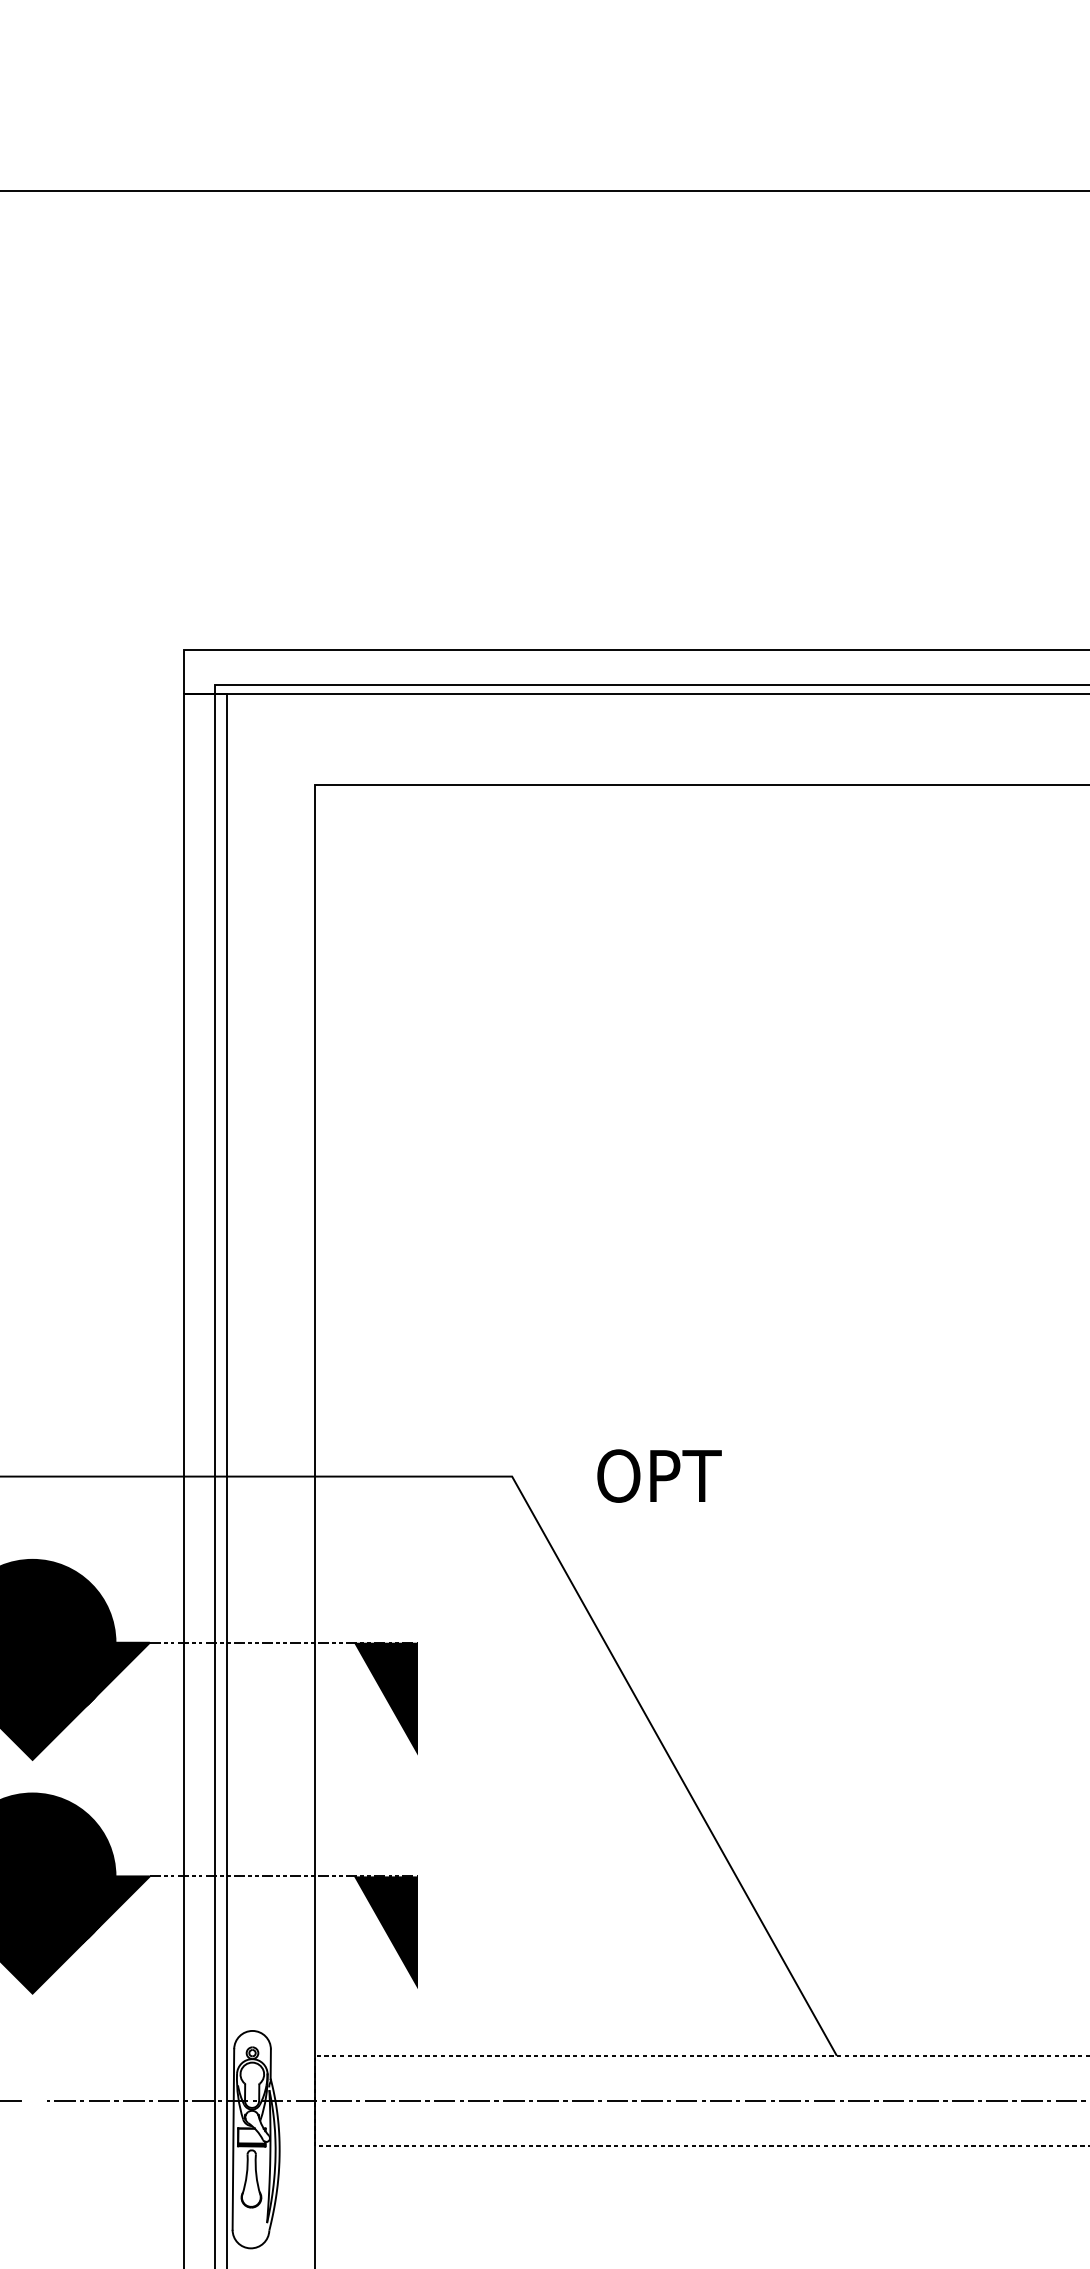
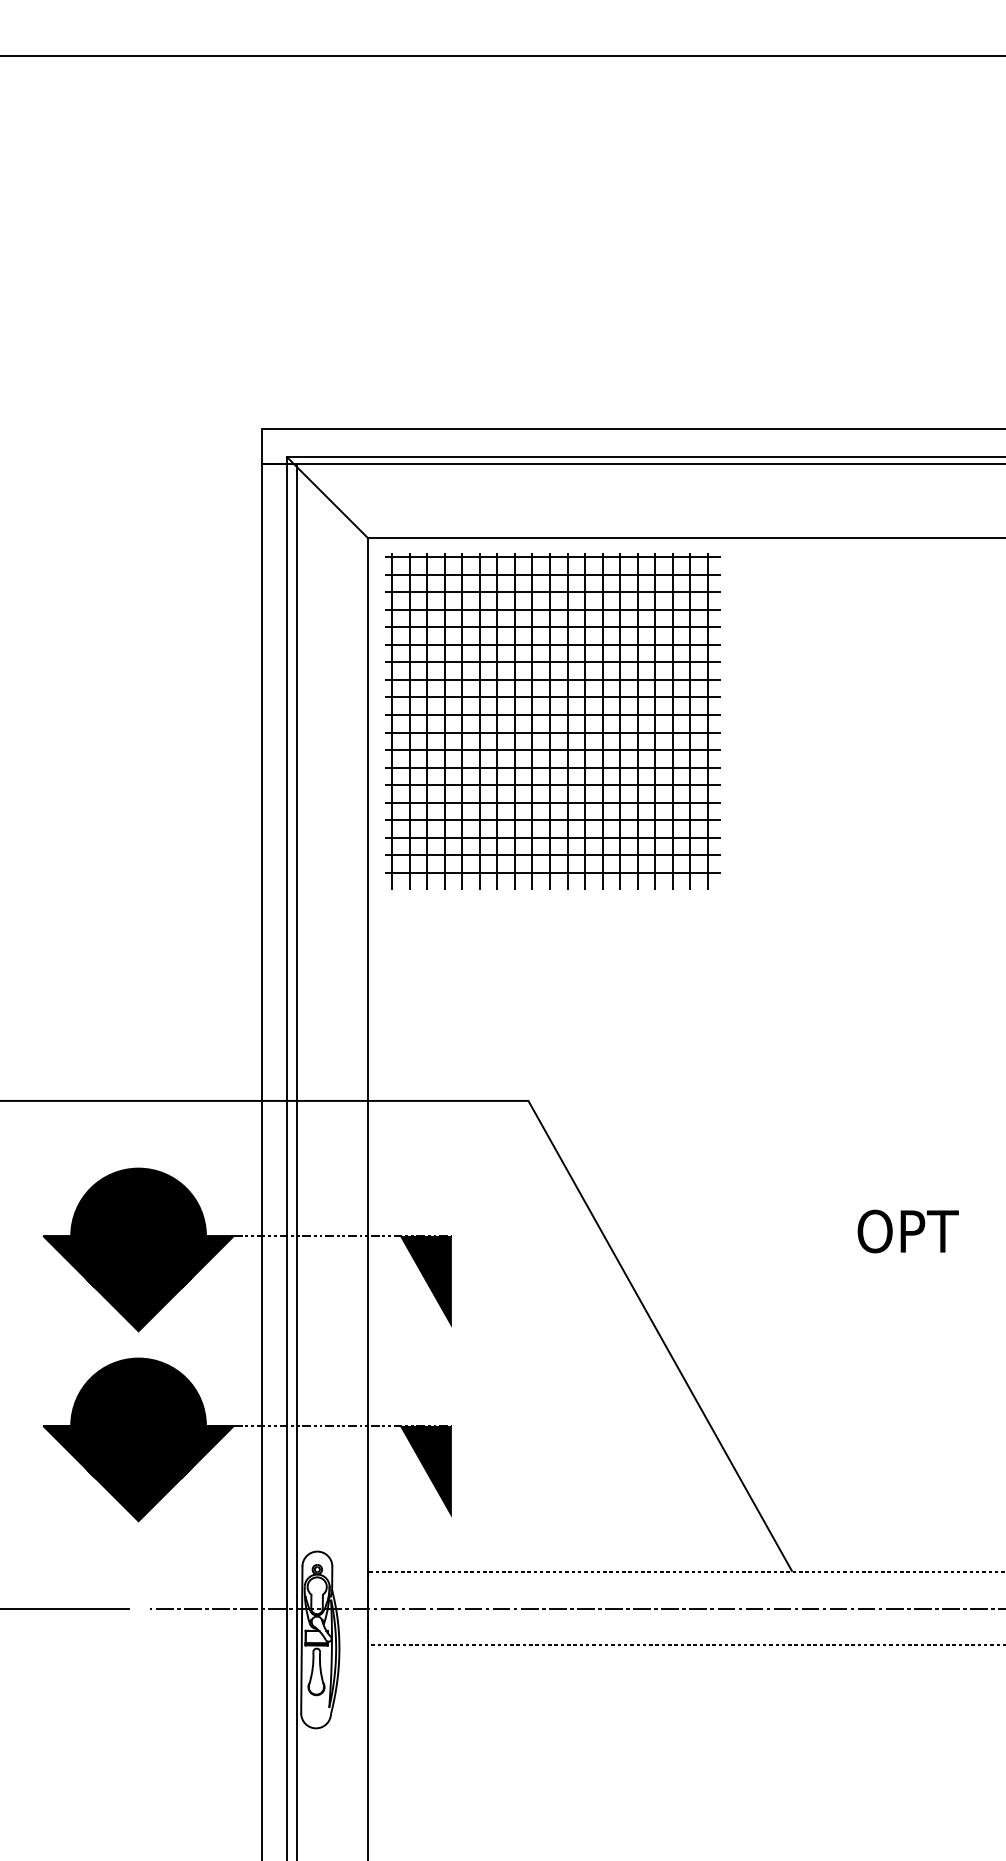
line: (264, 734) -> (327, 497), added
part: (541, 1009) -> (552, 721), added
text: (658, 1476) -> (907, 1231), moved

